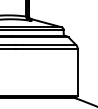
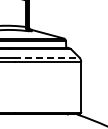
line: (45, 44) -> (46, 57), solid -> dashed

